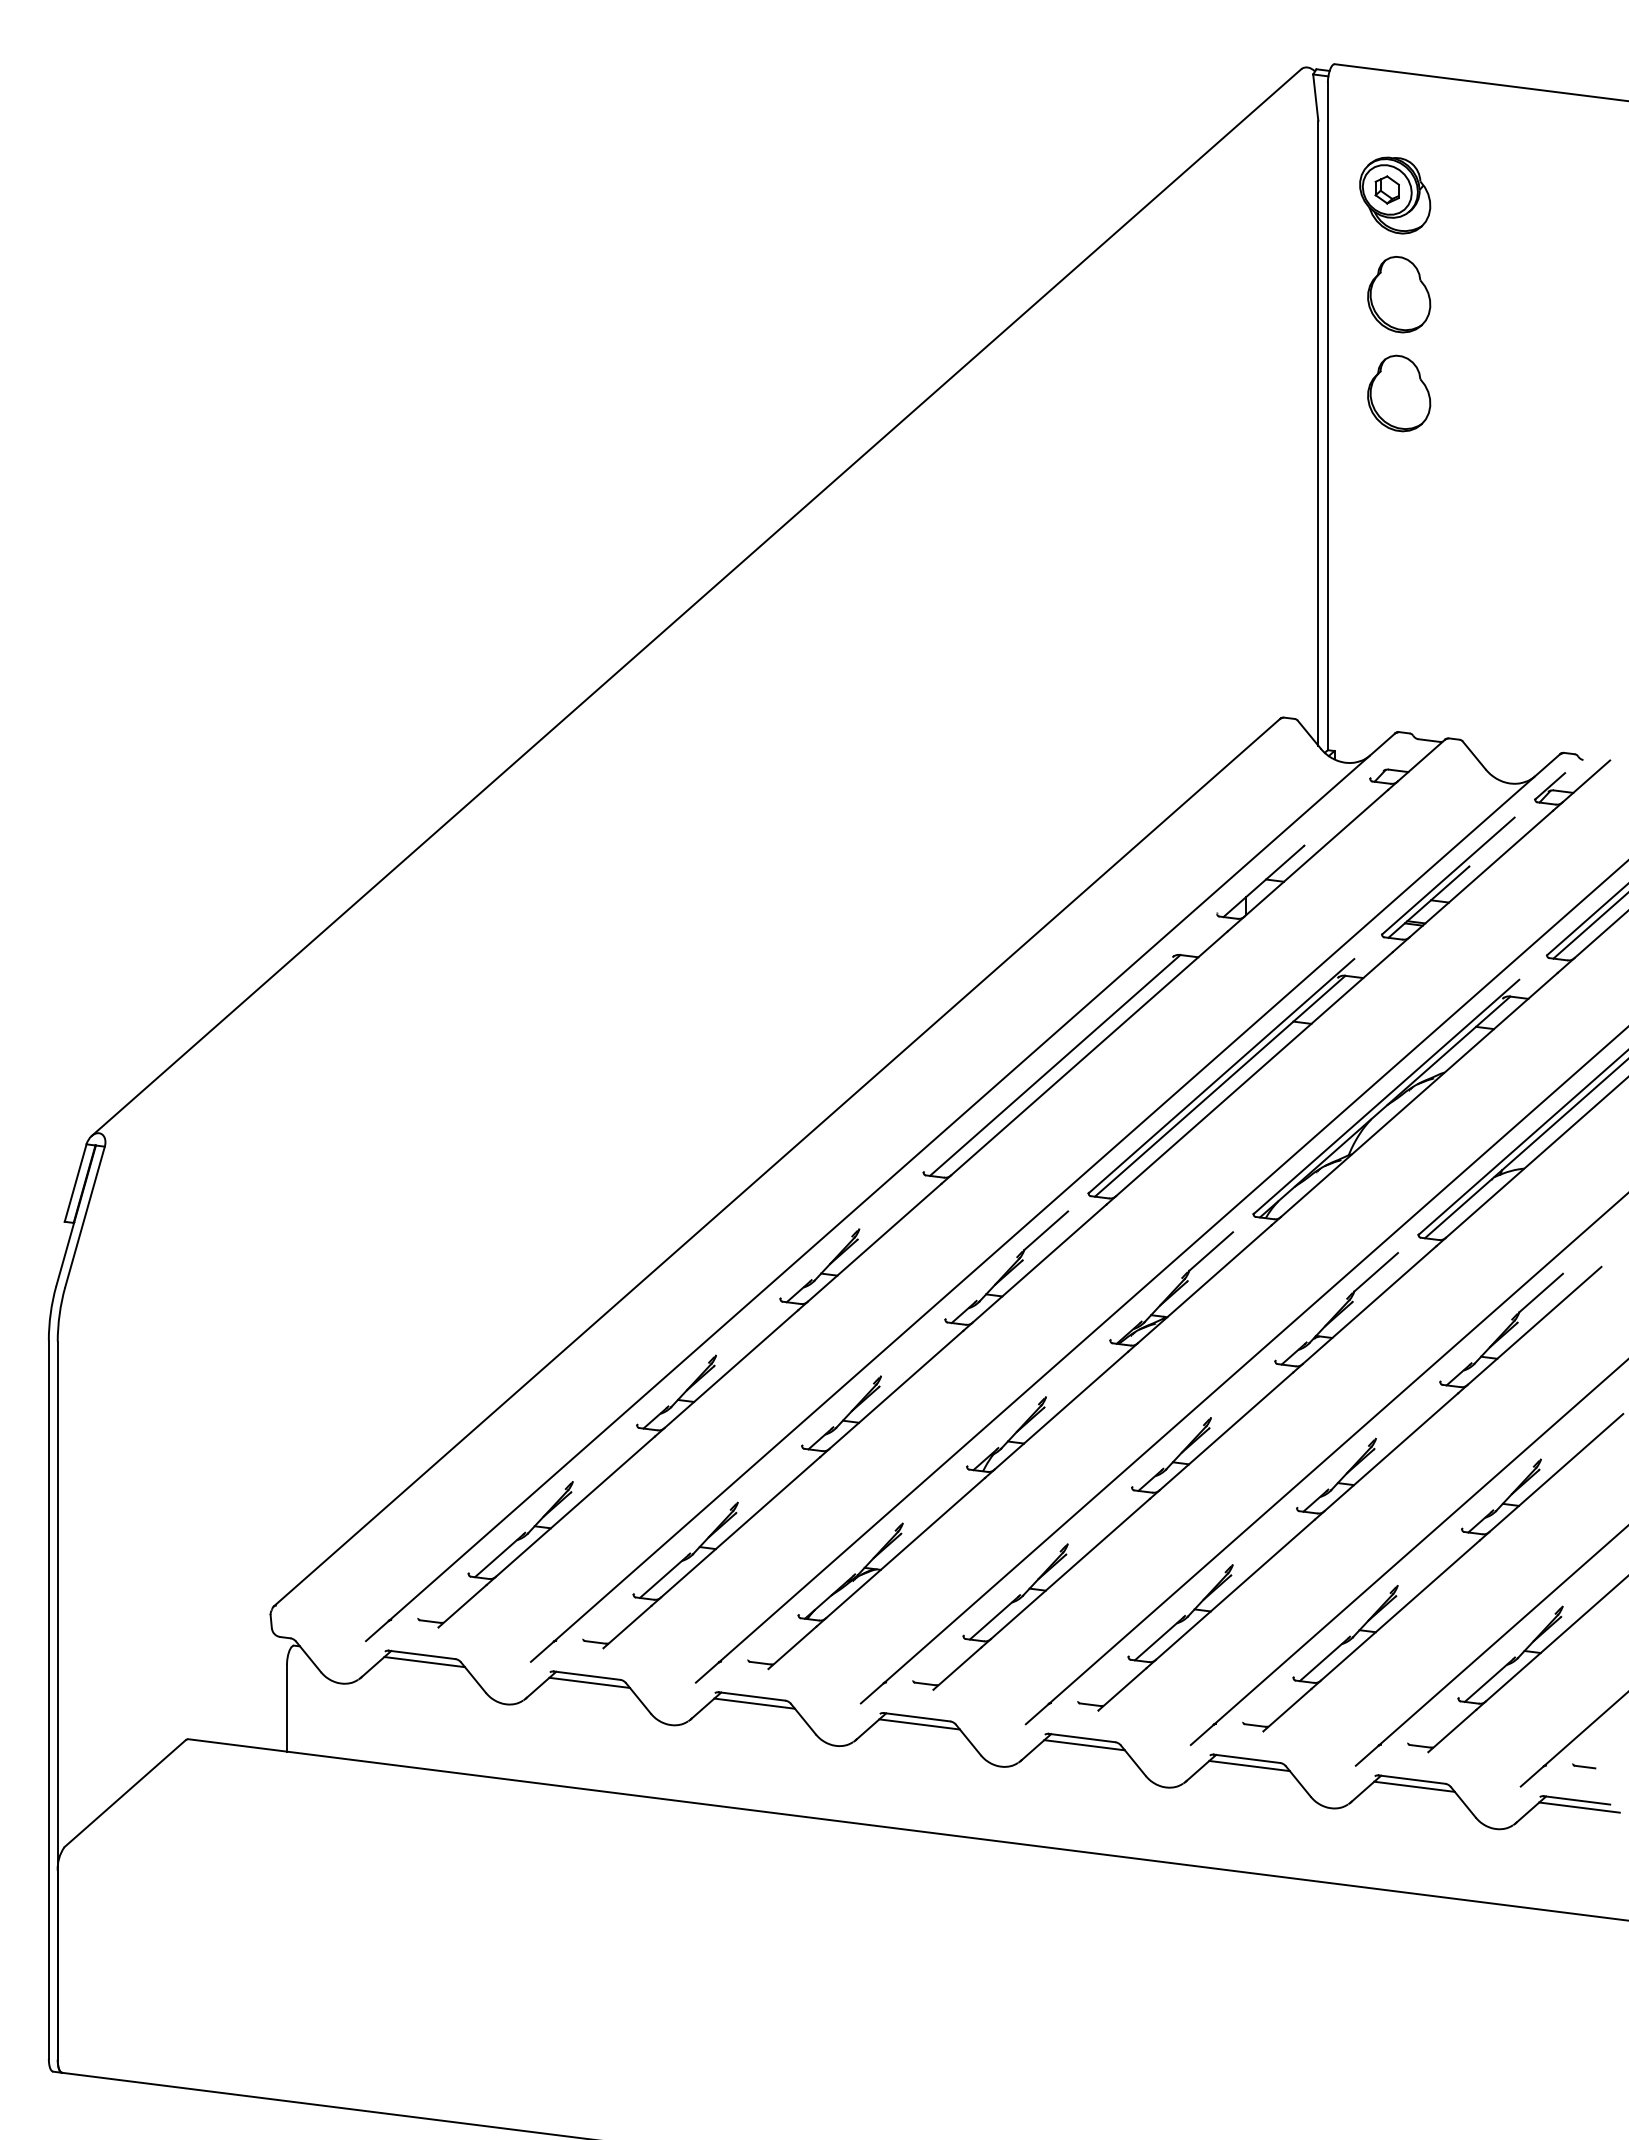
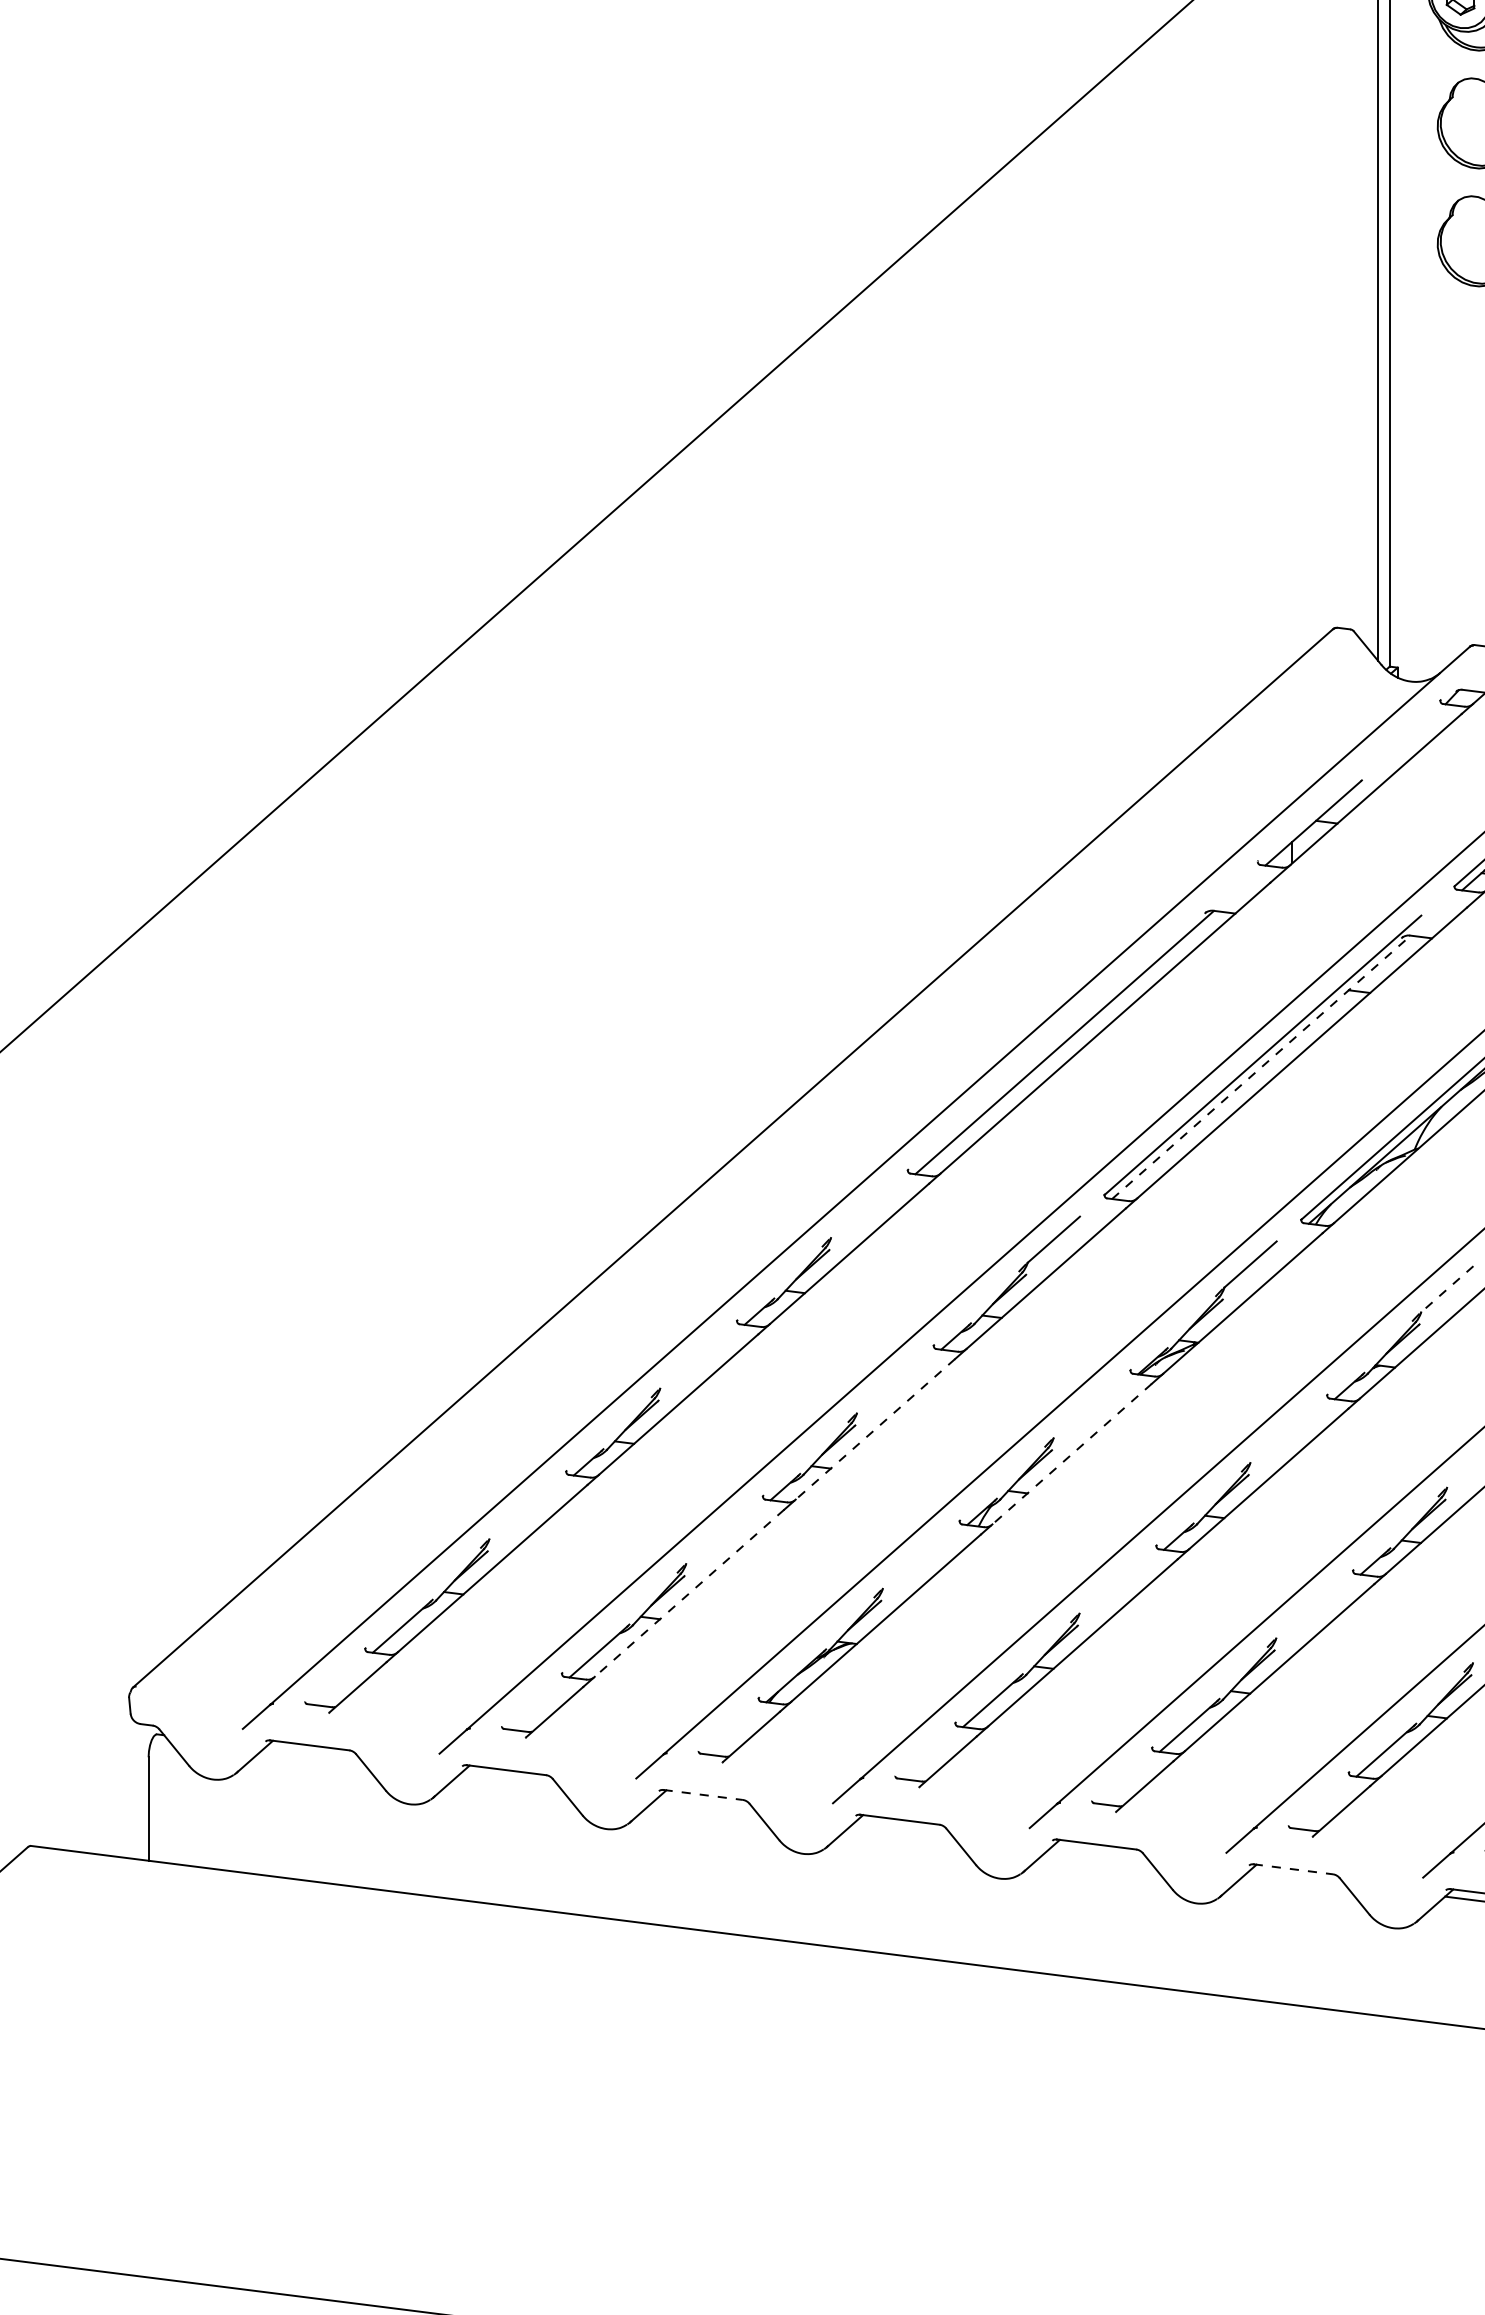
line: (1220, 1086) -> (1261, 1067), solid -> dashed
line: (1375, 1272) -> (1446, 1289), solid -> dashed
line: (896, 1390) -> (875, 1430), solid -> dashed
line: (1061, 1410) -> (1072, 1453), solid -> dashed
line: (740, 1527) -> (689, 1593), solid -> dashed
line: (424, 1662) -> (312, 1754), removed
line: (589, 1682) -> (509, 1778), removed
line: (752, 1696) -> (703, 1795), solid -> dashed
line: (754, 1703) -> (706, 1803), removed
line: (919, 1724) -> (902, 1828), removed
line: (1084, 1745) -> (1099, 1853), removed
line: (1247, 1758) -> (1293, 1868), solid -> dashed
line: (1249, 1765) -> (1296, 1877), removed

